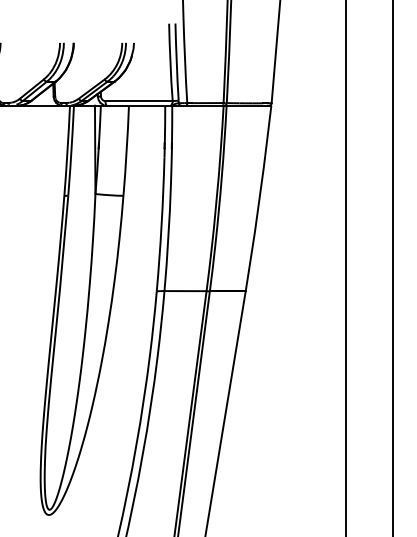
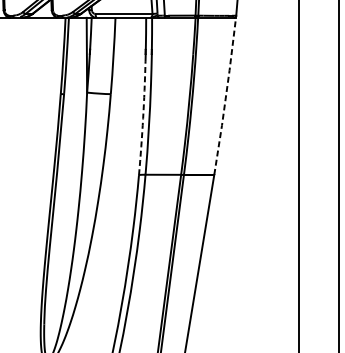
line: (259, 198) -> (225, 96), solid -> dashed
arc: (161, 224) -> (143, 118), solid -> dashed

